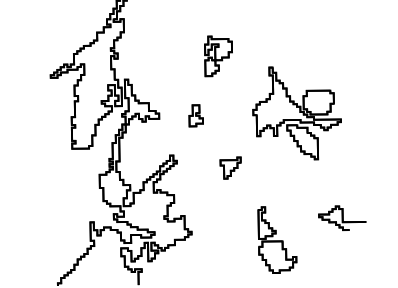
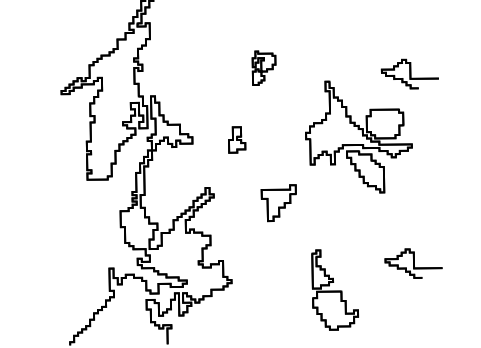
part: (218, 56) -> (264, 68), size x0.7
part: (339, 61) -> (410, 74), added
part: (230, 167) -> (278, 202), size x1.4

